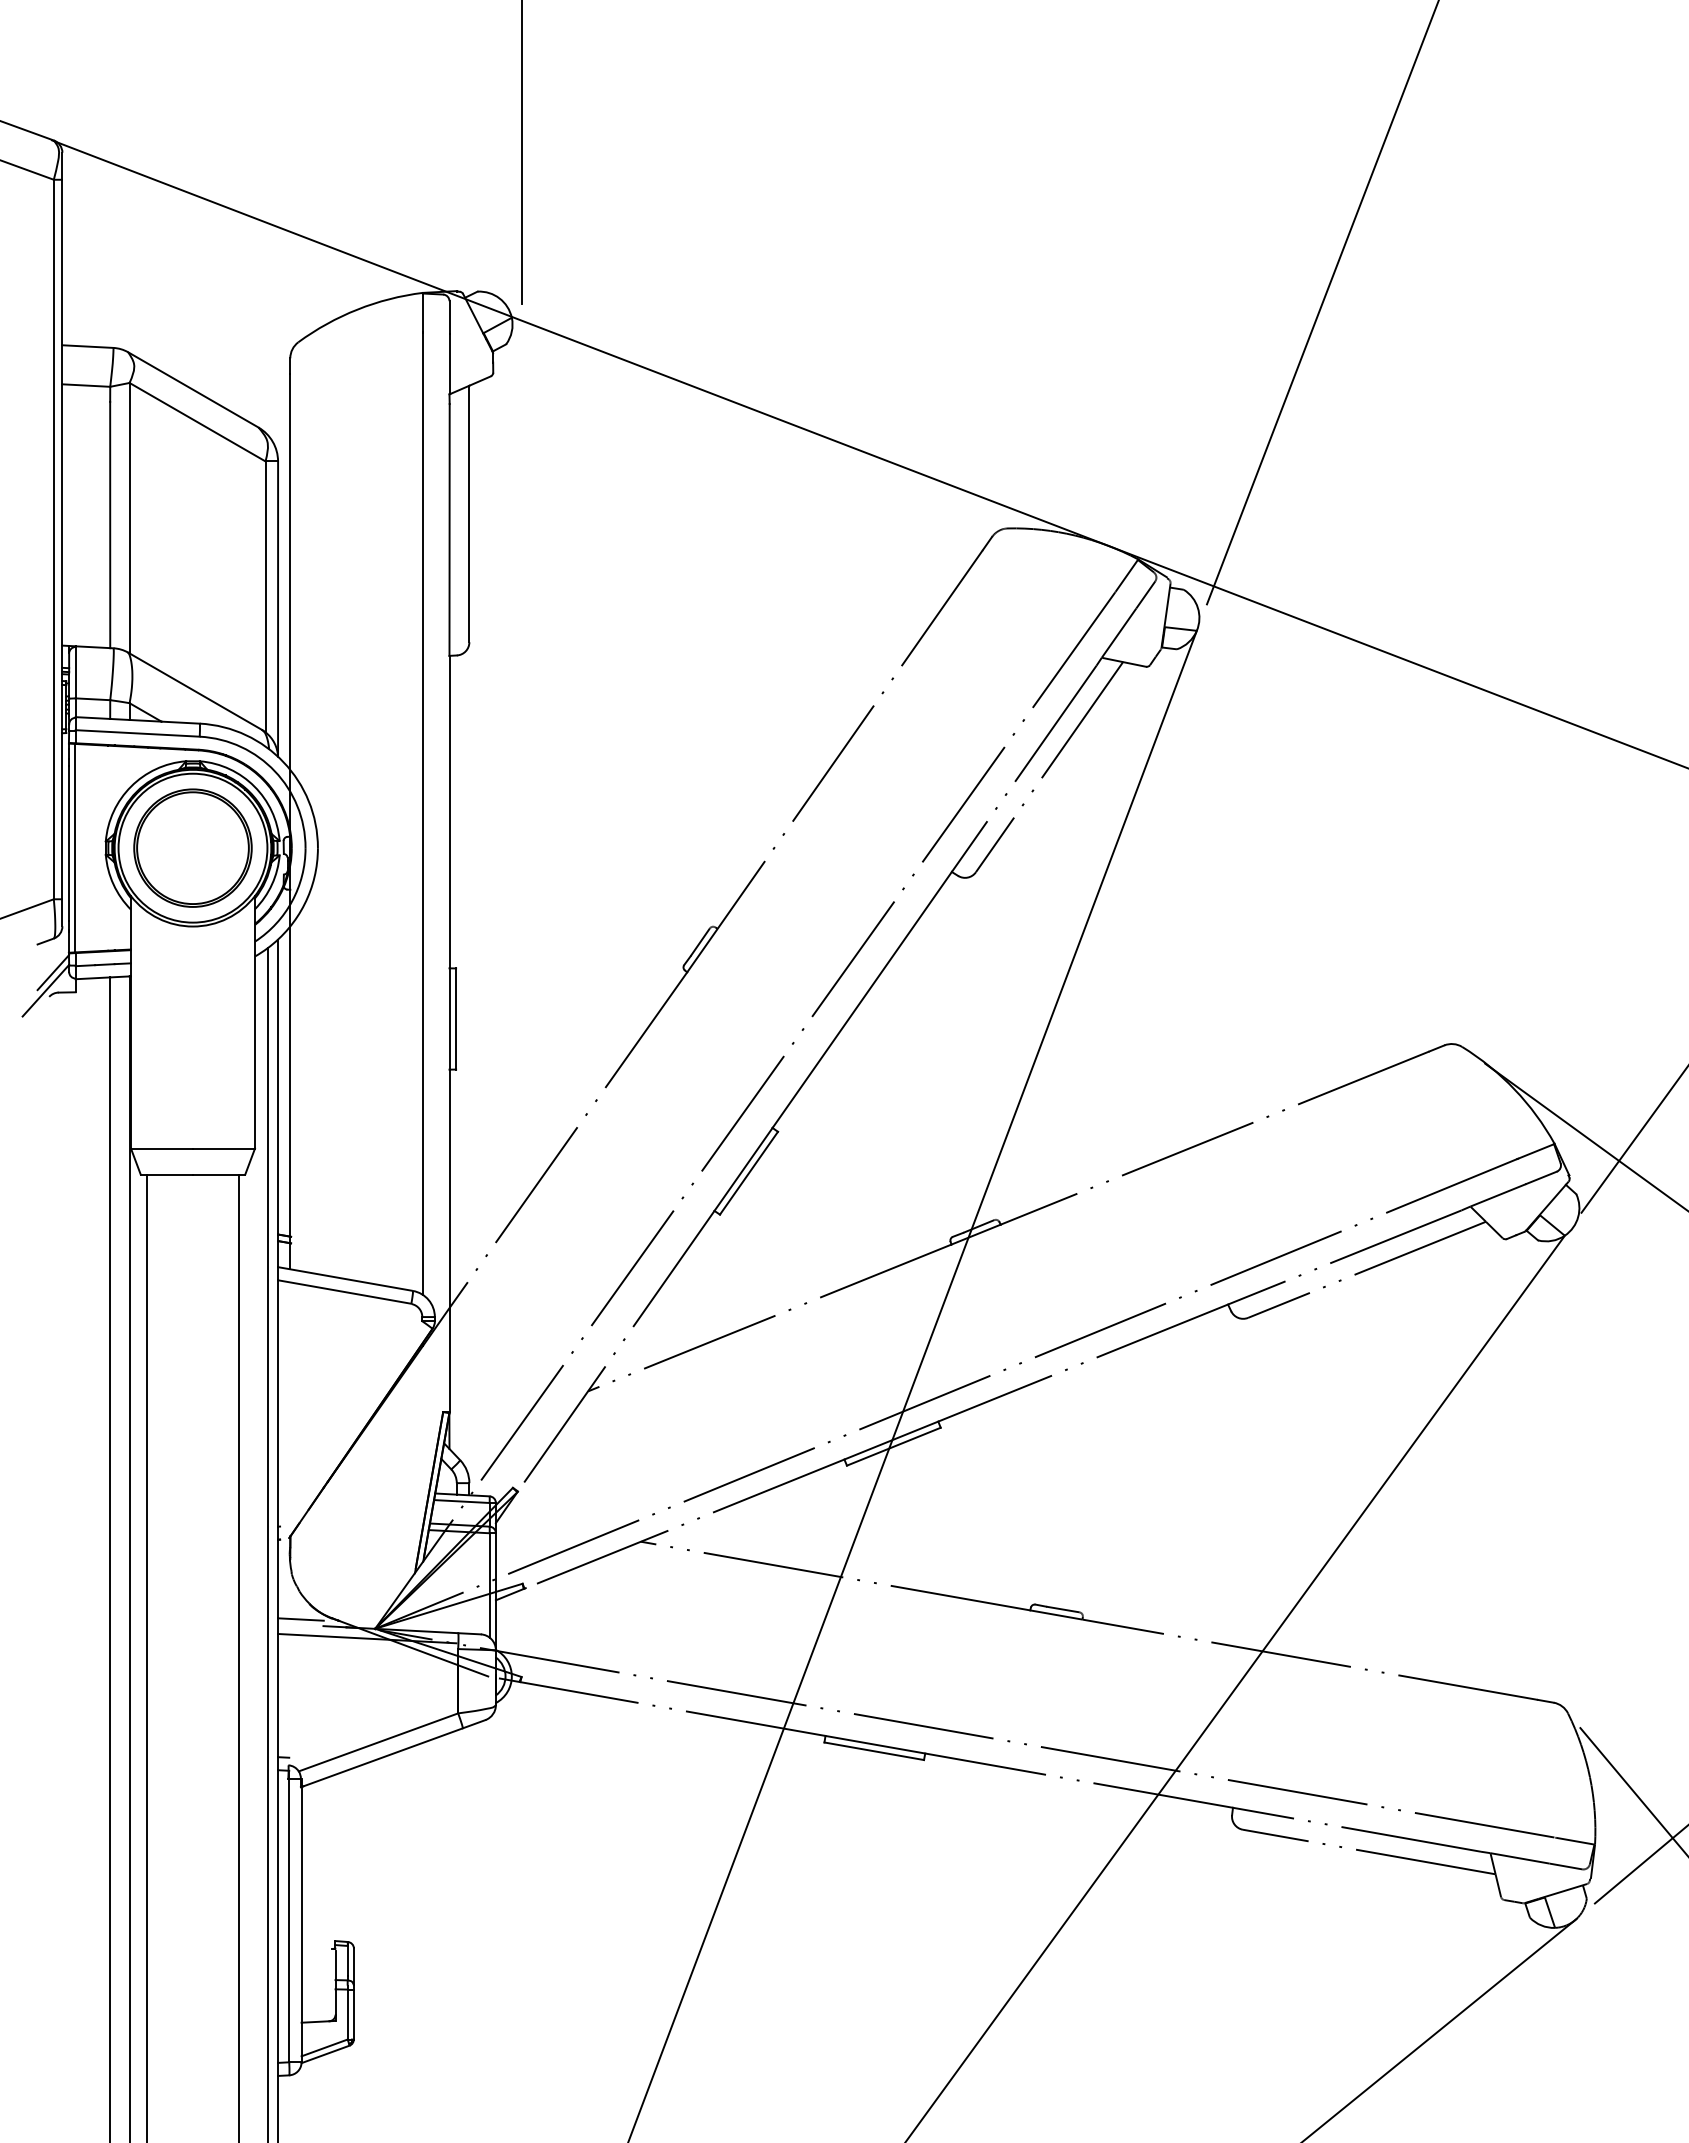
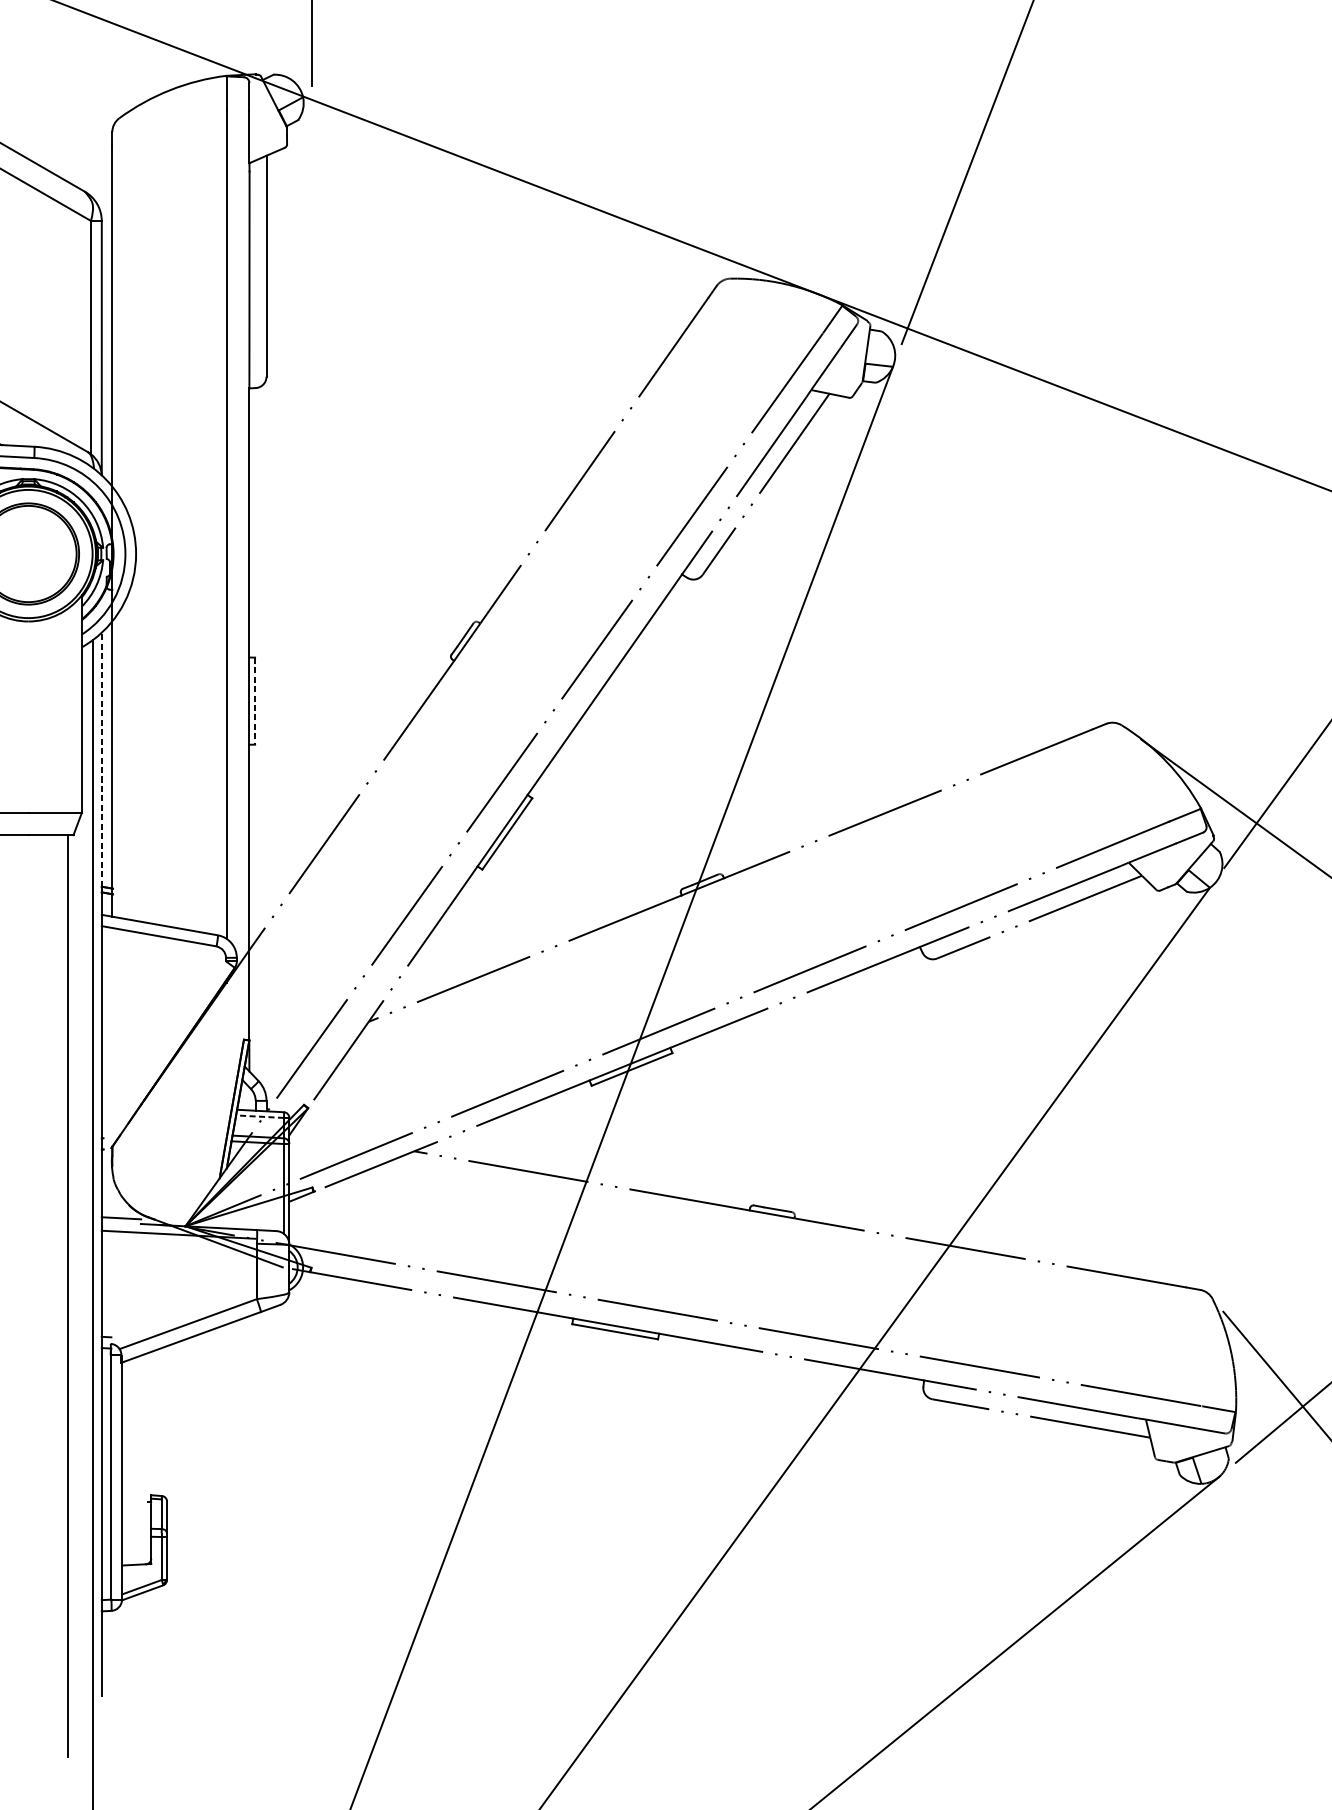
line: (456, 1019) -> (255, 701), solid -> dashed
line: (278, 1086) -> (102, 759), solid -> dashed
line: (461, 1501) -> (259, 1116), solid -> dashed

